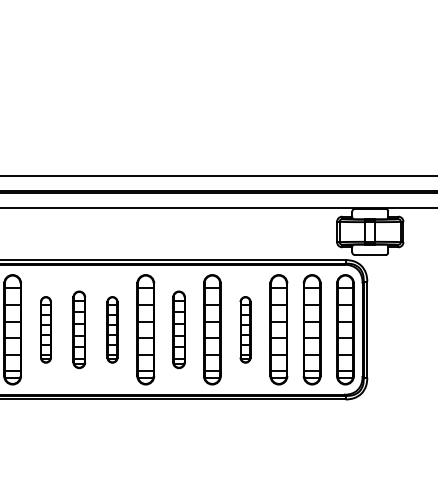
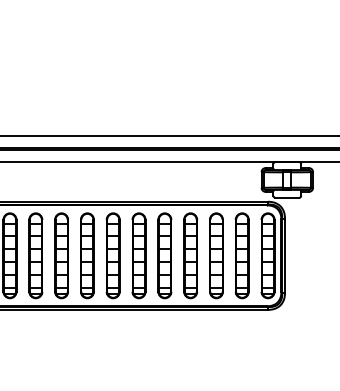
part: (45, 329) -> (35, 255), size x1.67
part: (79, 329) -> (61, 255), size x1.43
part: (112, 329) -> (87, 255), size x1.67
part: (178, 329) -> (138, 255), size x1.43
part: (245, 329) -> (190, 255), size x1.67

